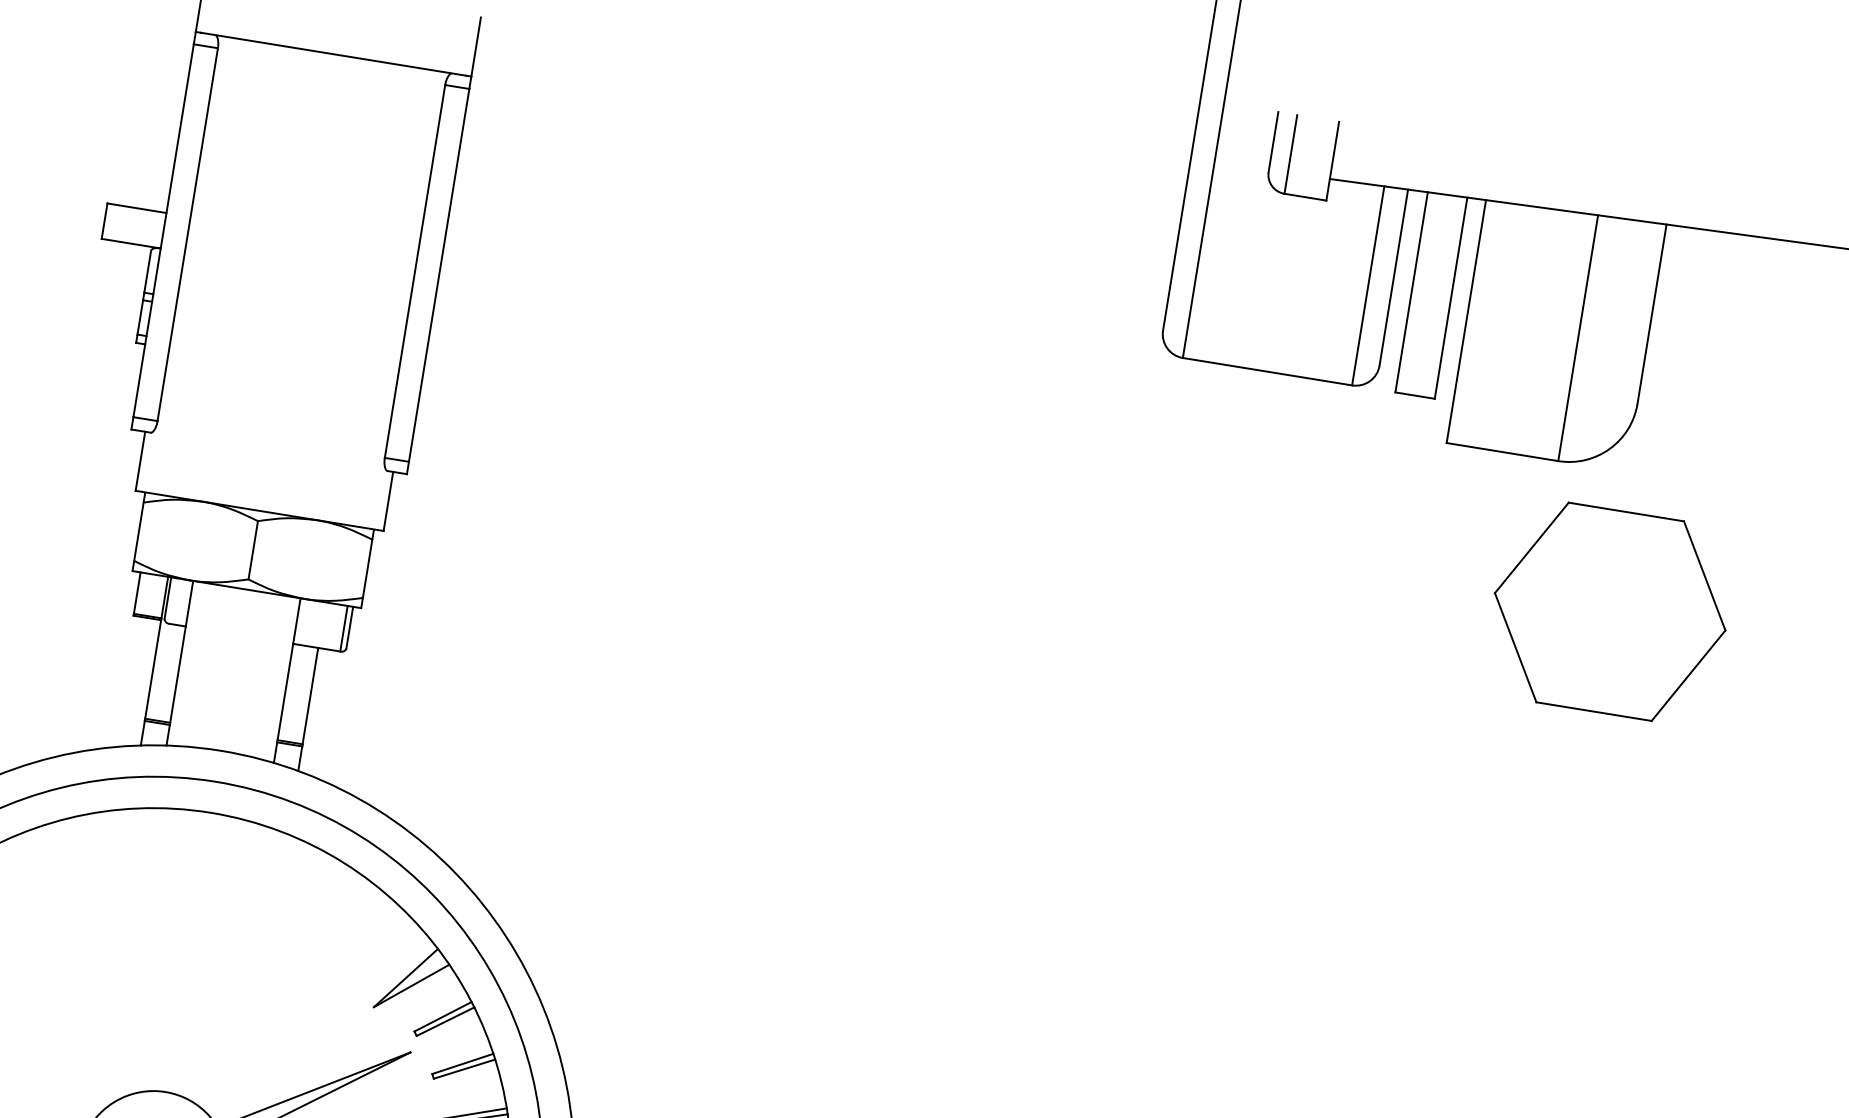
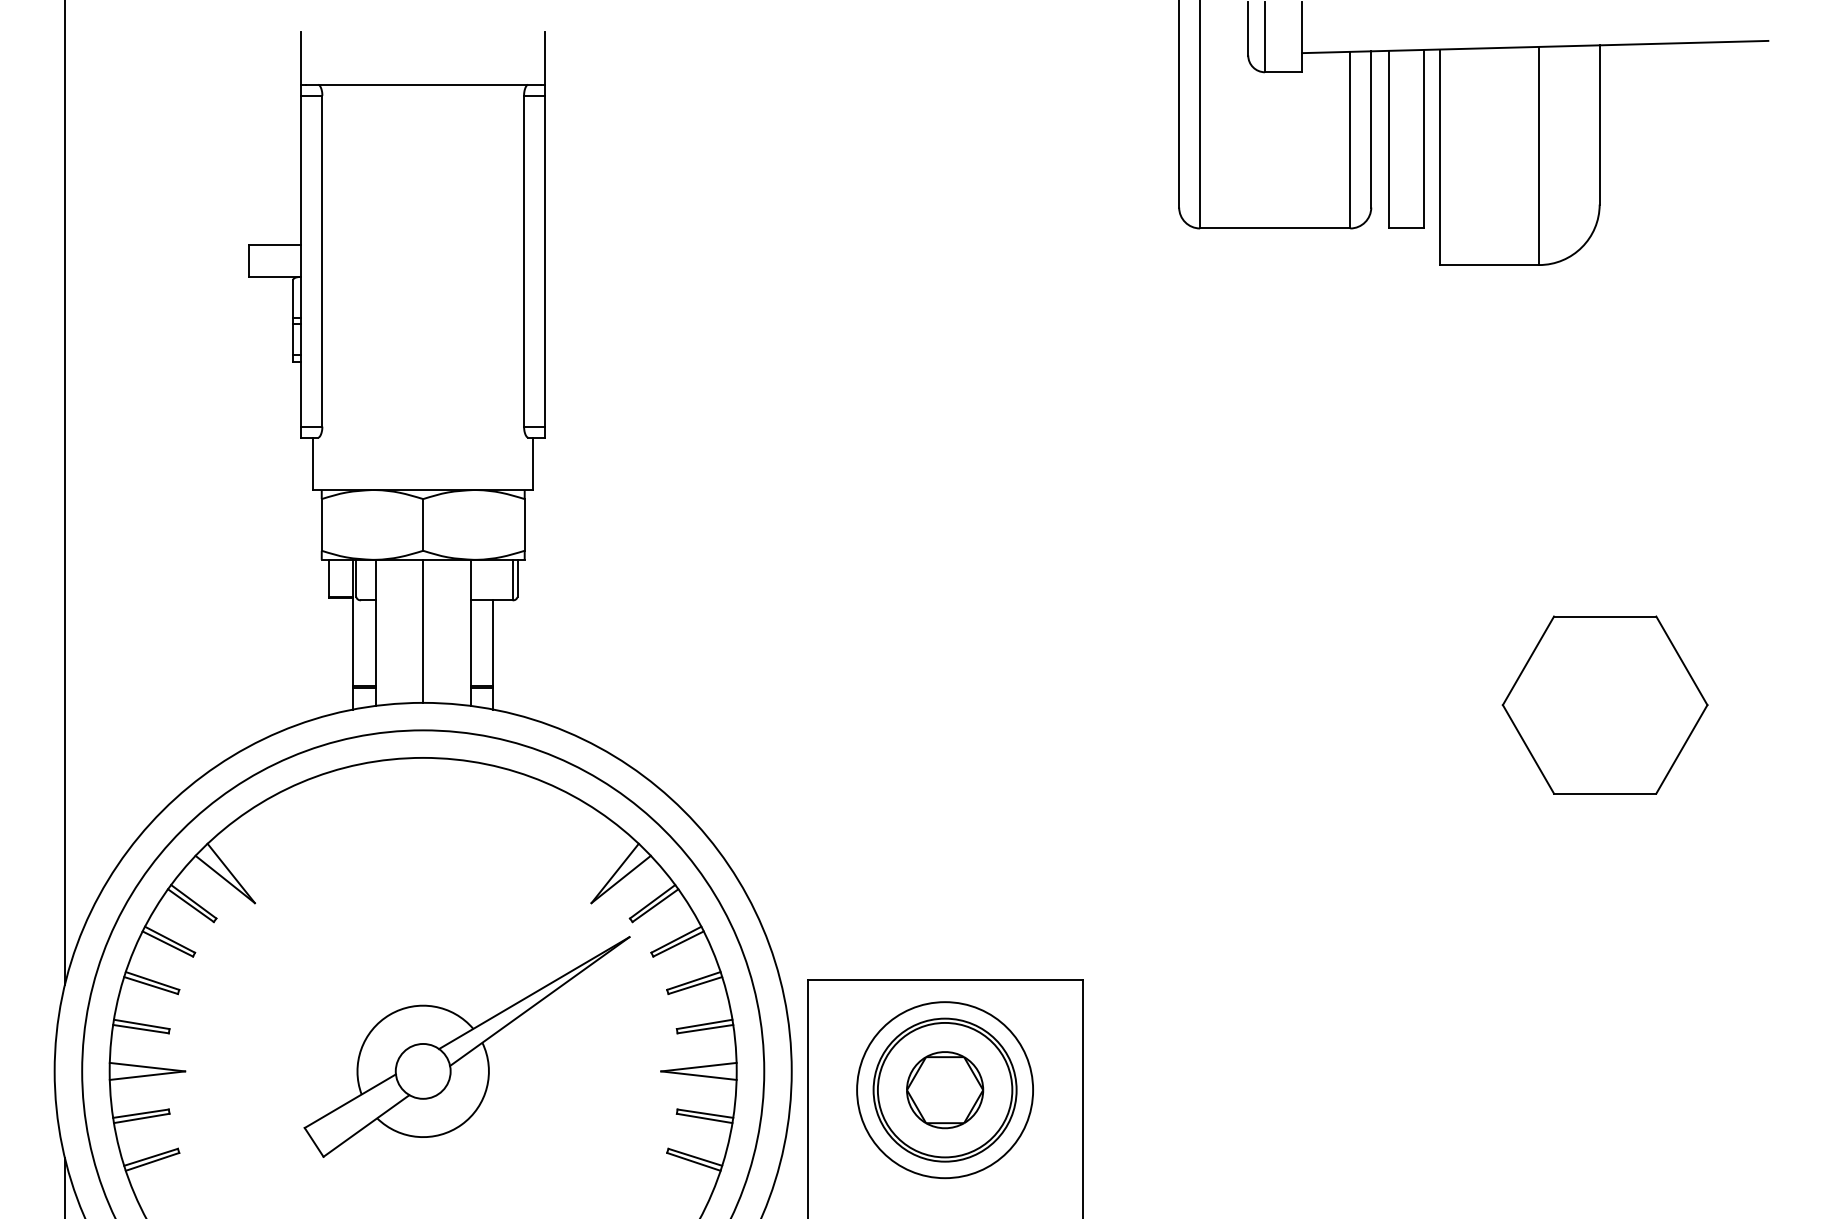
part: (1609, 610) -> (1604, 704), moved
line: (234, 669) -> (423, 630), added

